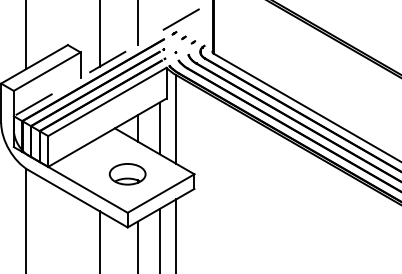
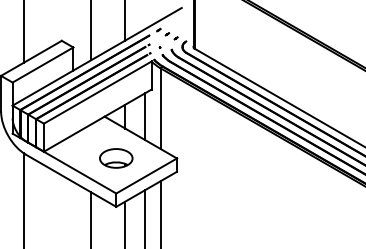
line: (106, 62) -> (96, 56), dashed -> solid

